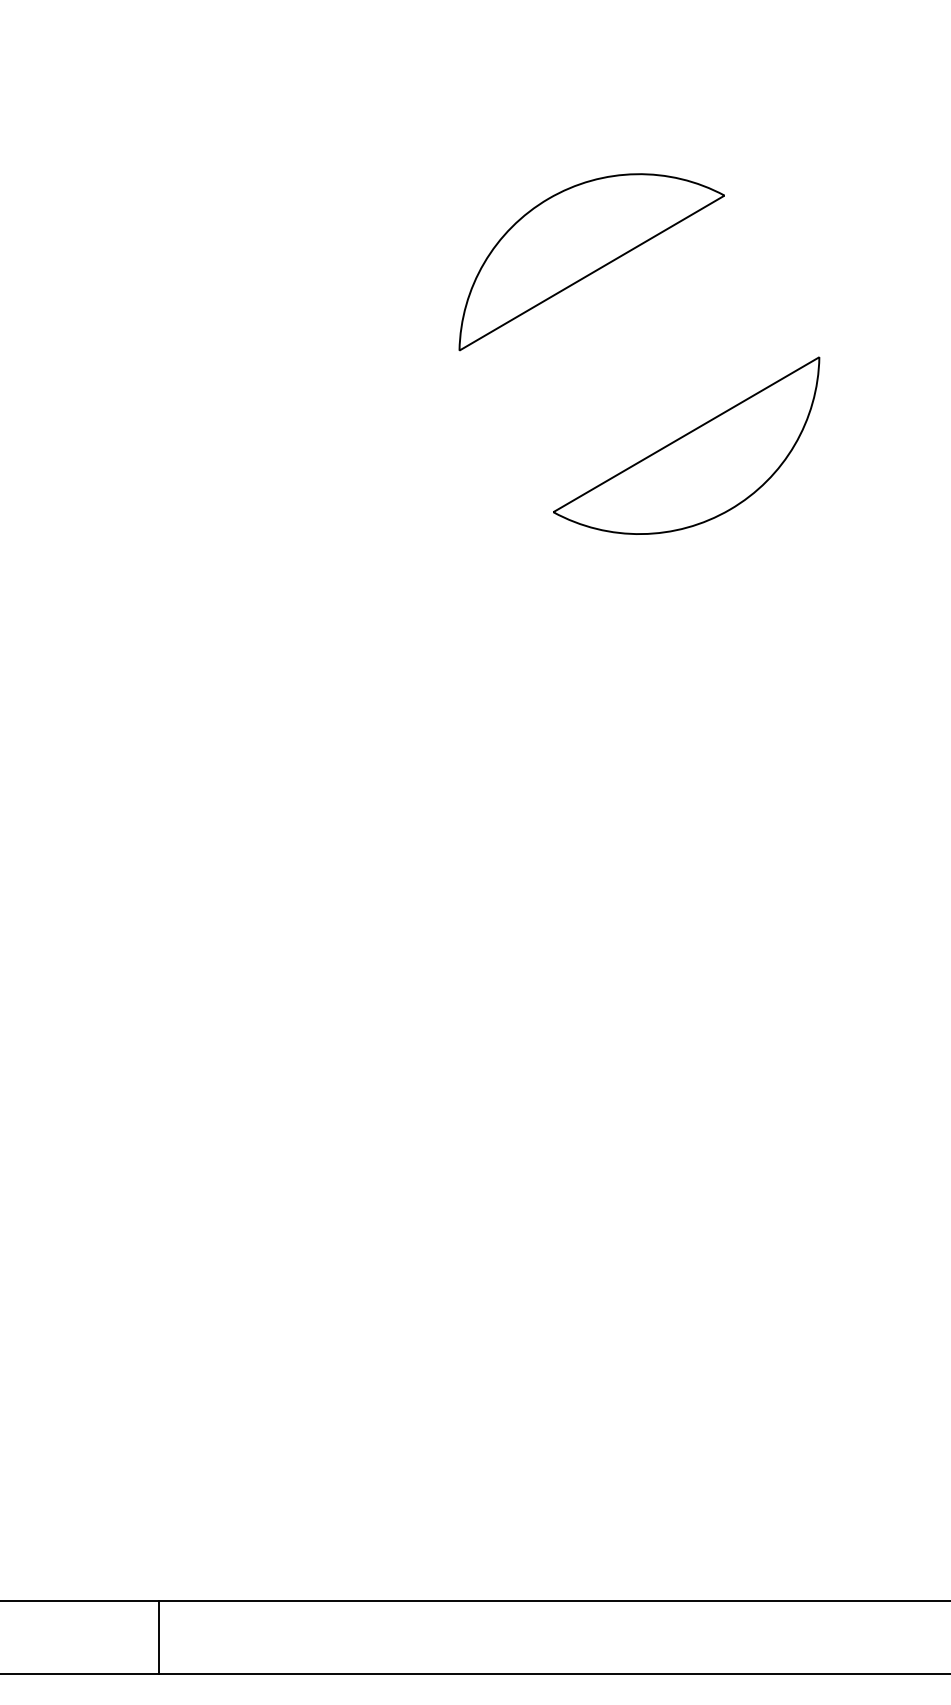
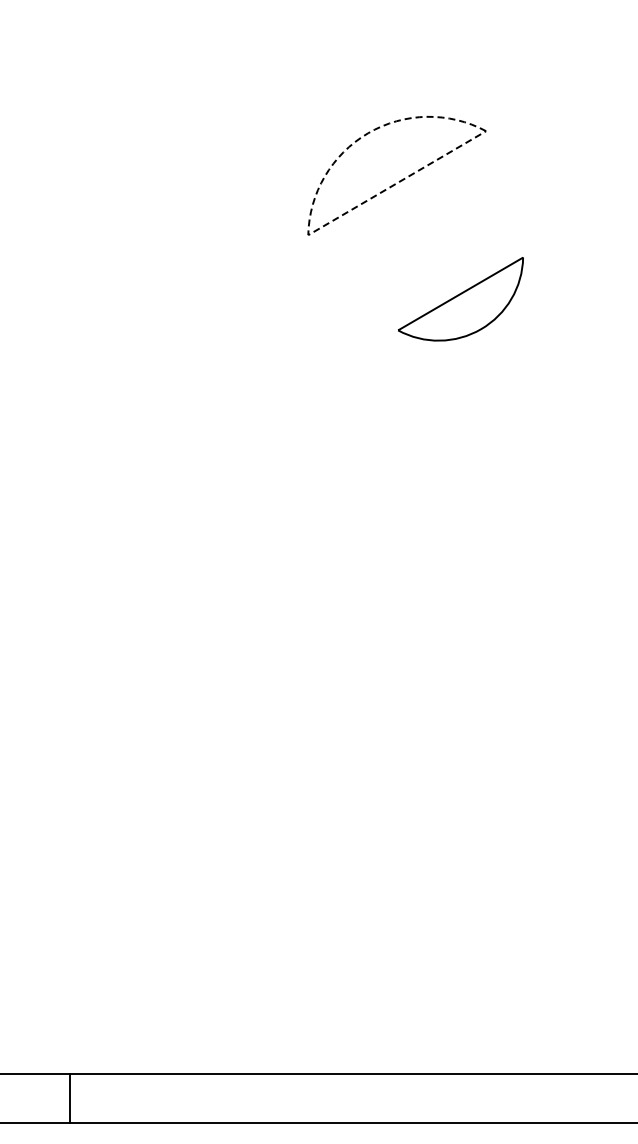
line: (467, 300) -> (313, 201), solid -> dashed
part: (686, 446) -> (460, 299), size x0.7
line: (158, 1637) -> (69, 1098), moved

